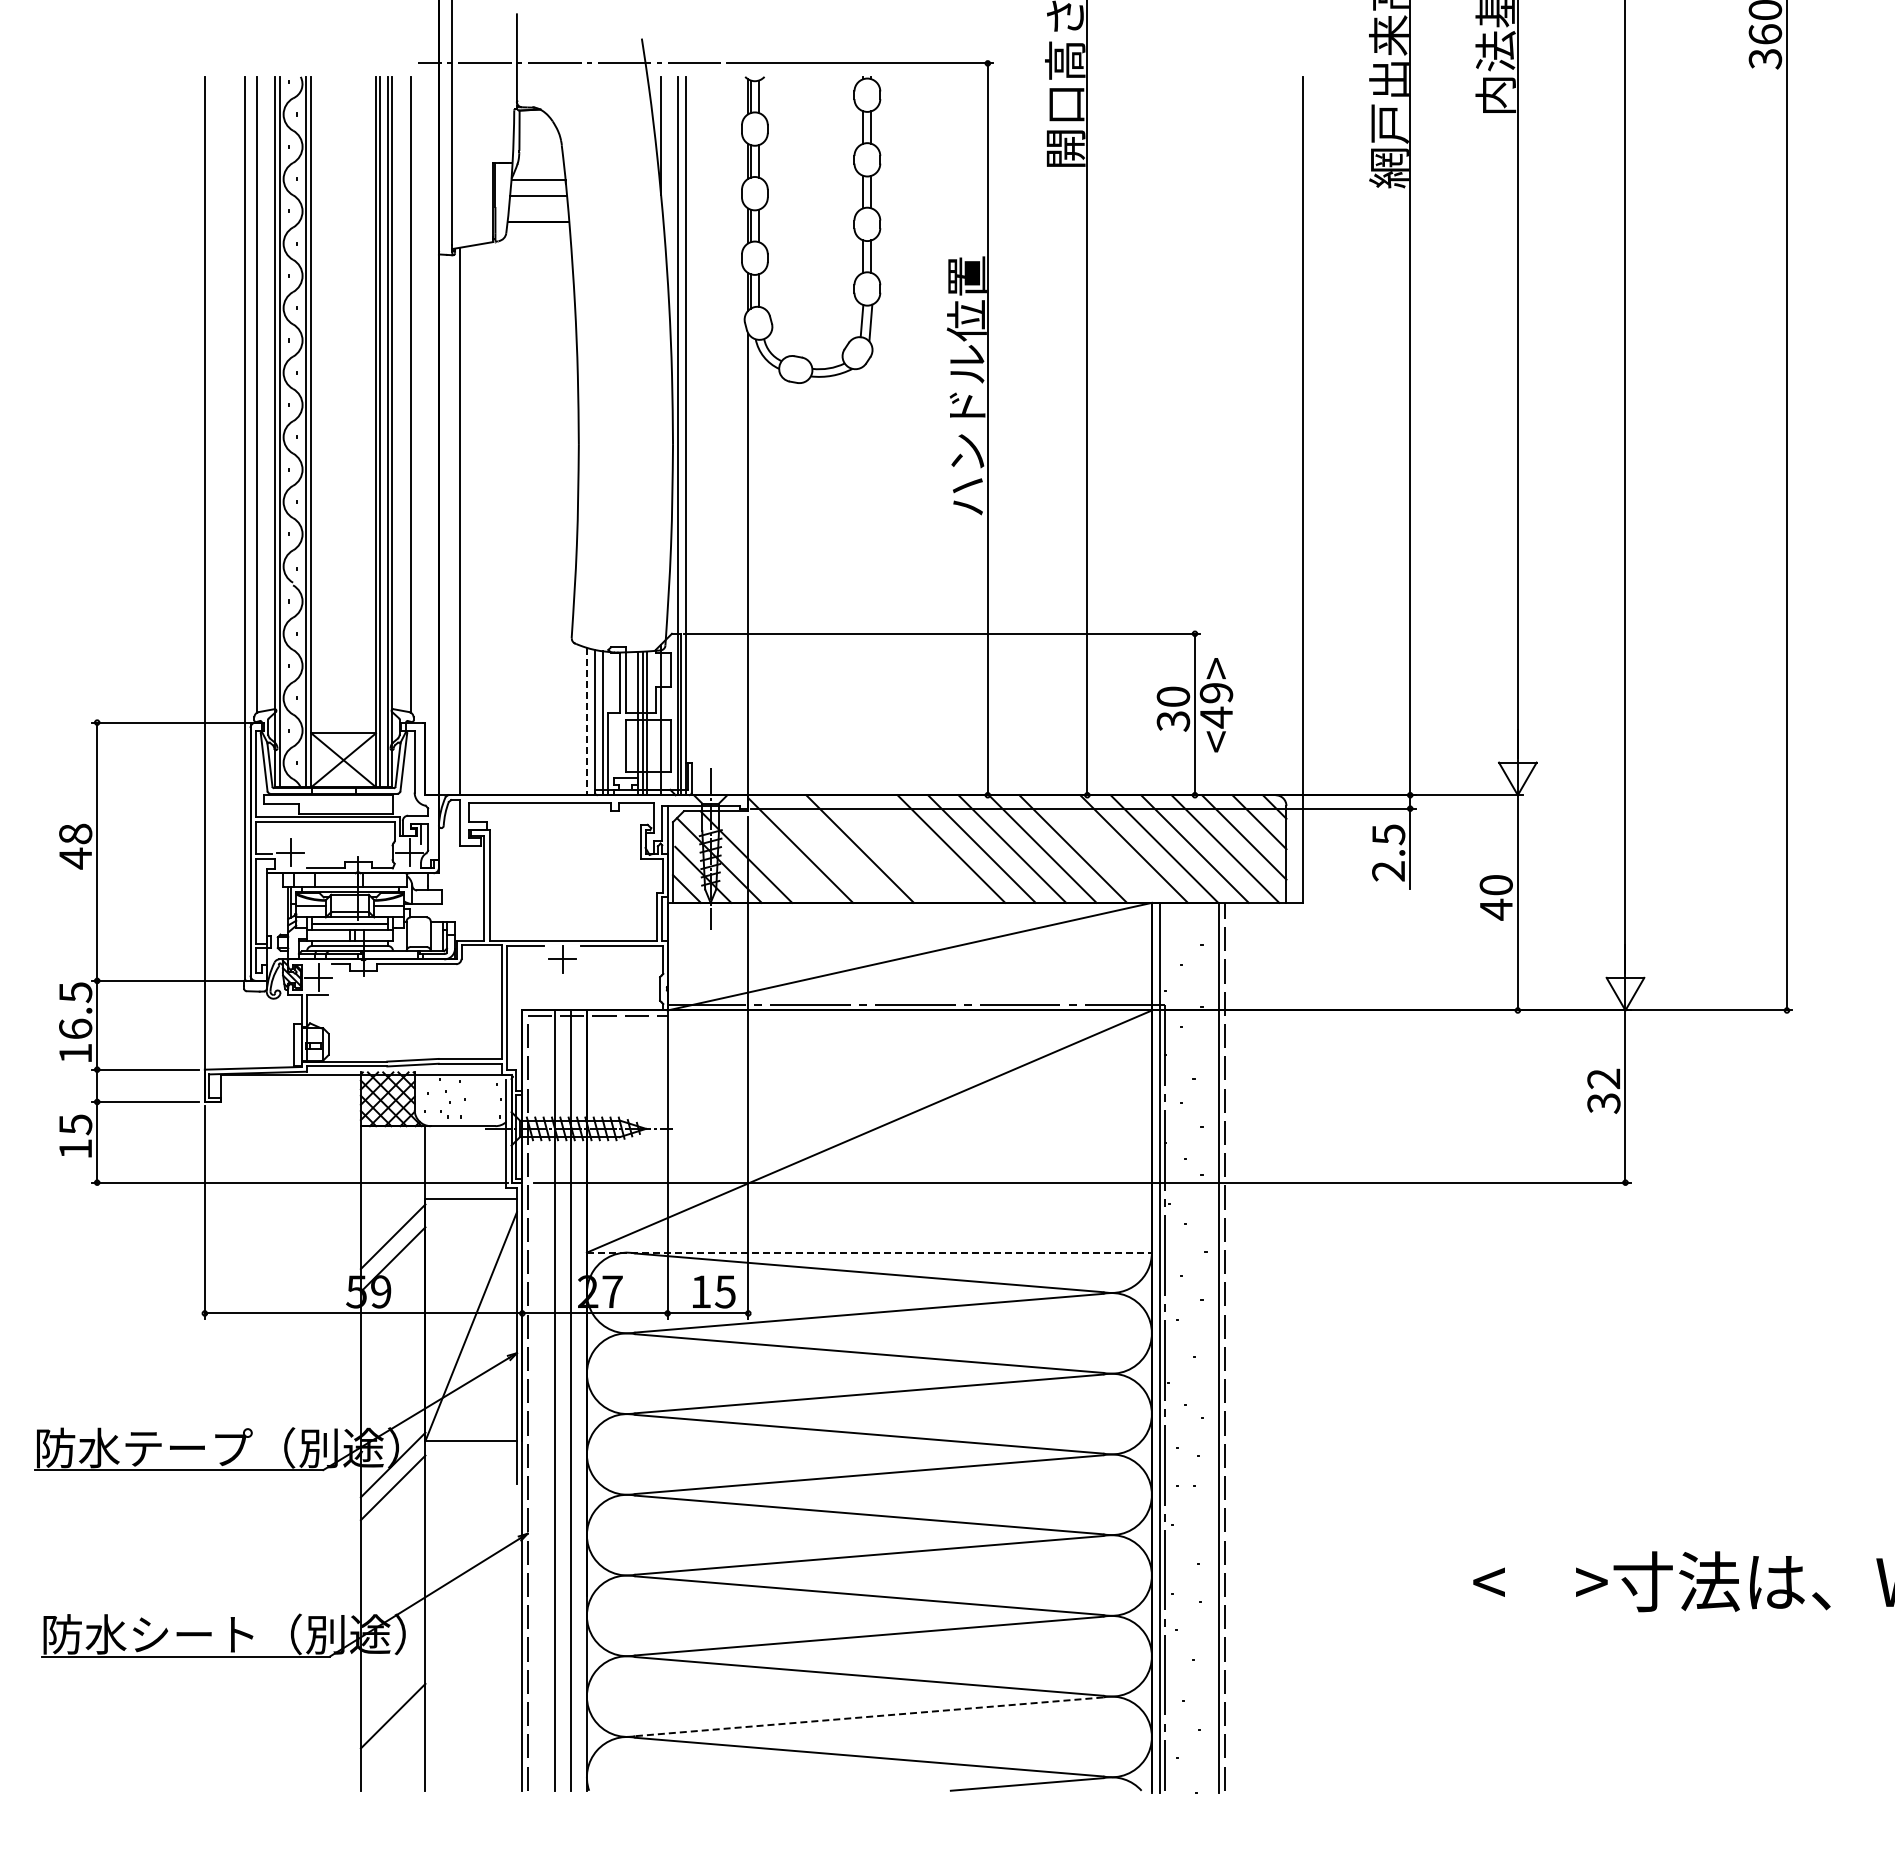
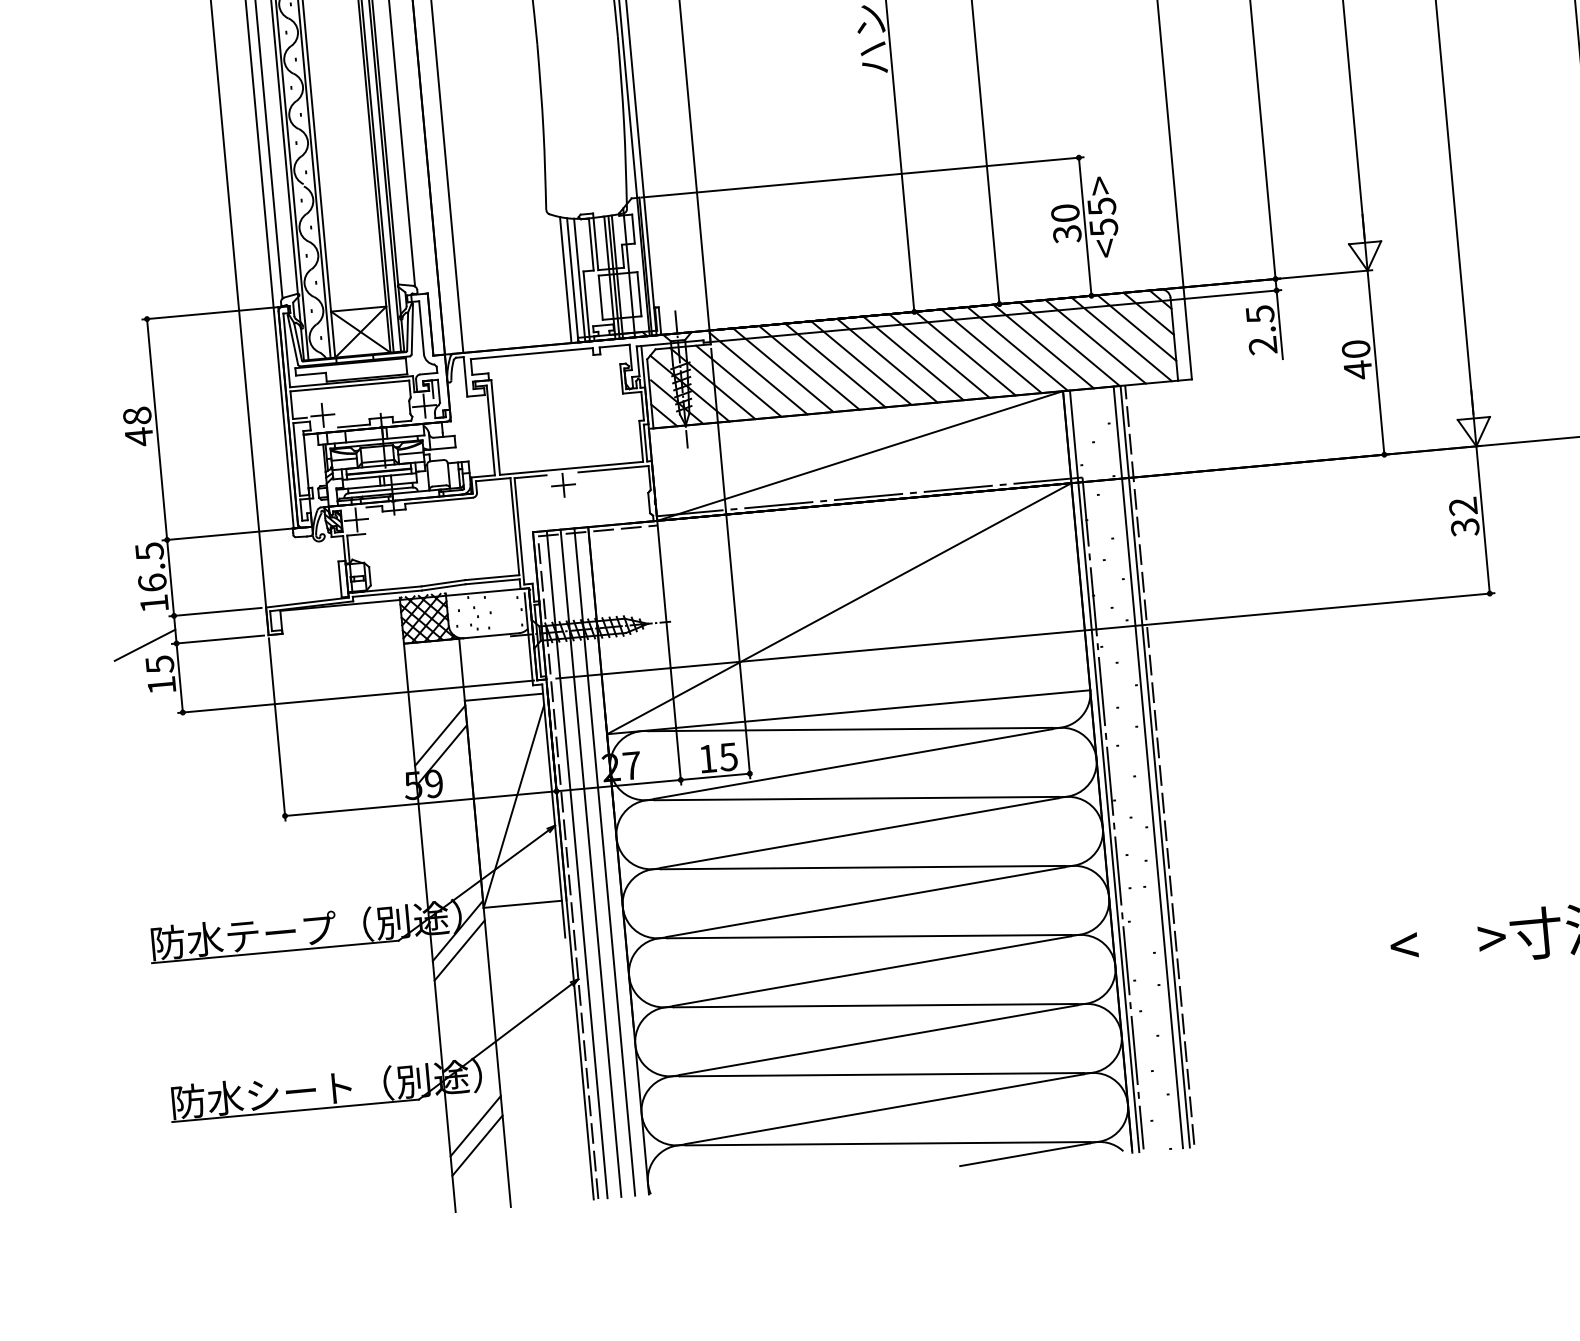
text: (1216, 705) -> (1102, 217), <49> -> <55>
line: (586, 721) -> (565, 280), dashed -> solid
line: (829, 848) -> (783, 369), added
line: (890, 848) -> (835, 365), added
line: (920, 848) -> (860, 362), added
line: (1103, 848) -> (1017, 348), added
line: (776, 856) -> (738, 380), added
line: (60, 1100) -> (145, 645), added
line: (869, 1252) -> (848, 712), dashed -> solid
line: (1211, 1347) -> (1148, 766), added
line: (538, 1400) -> (577, 864), added
line: (392, 1693) -> (475, 1126), added
line: (869, 1716) -> (884, 1108), dashed -> solid

